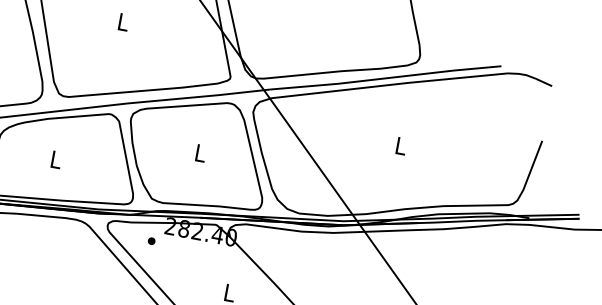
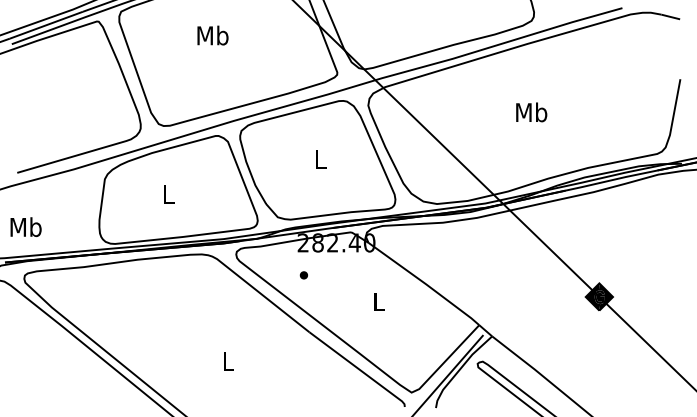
text: (123, 21) -> (212, 35), L -> Mb
text: (400, 146) -> (531, 112), L -> Mb
part: (151, 241) -> (303, 275), moved

